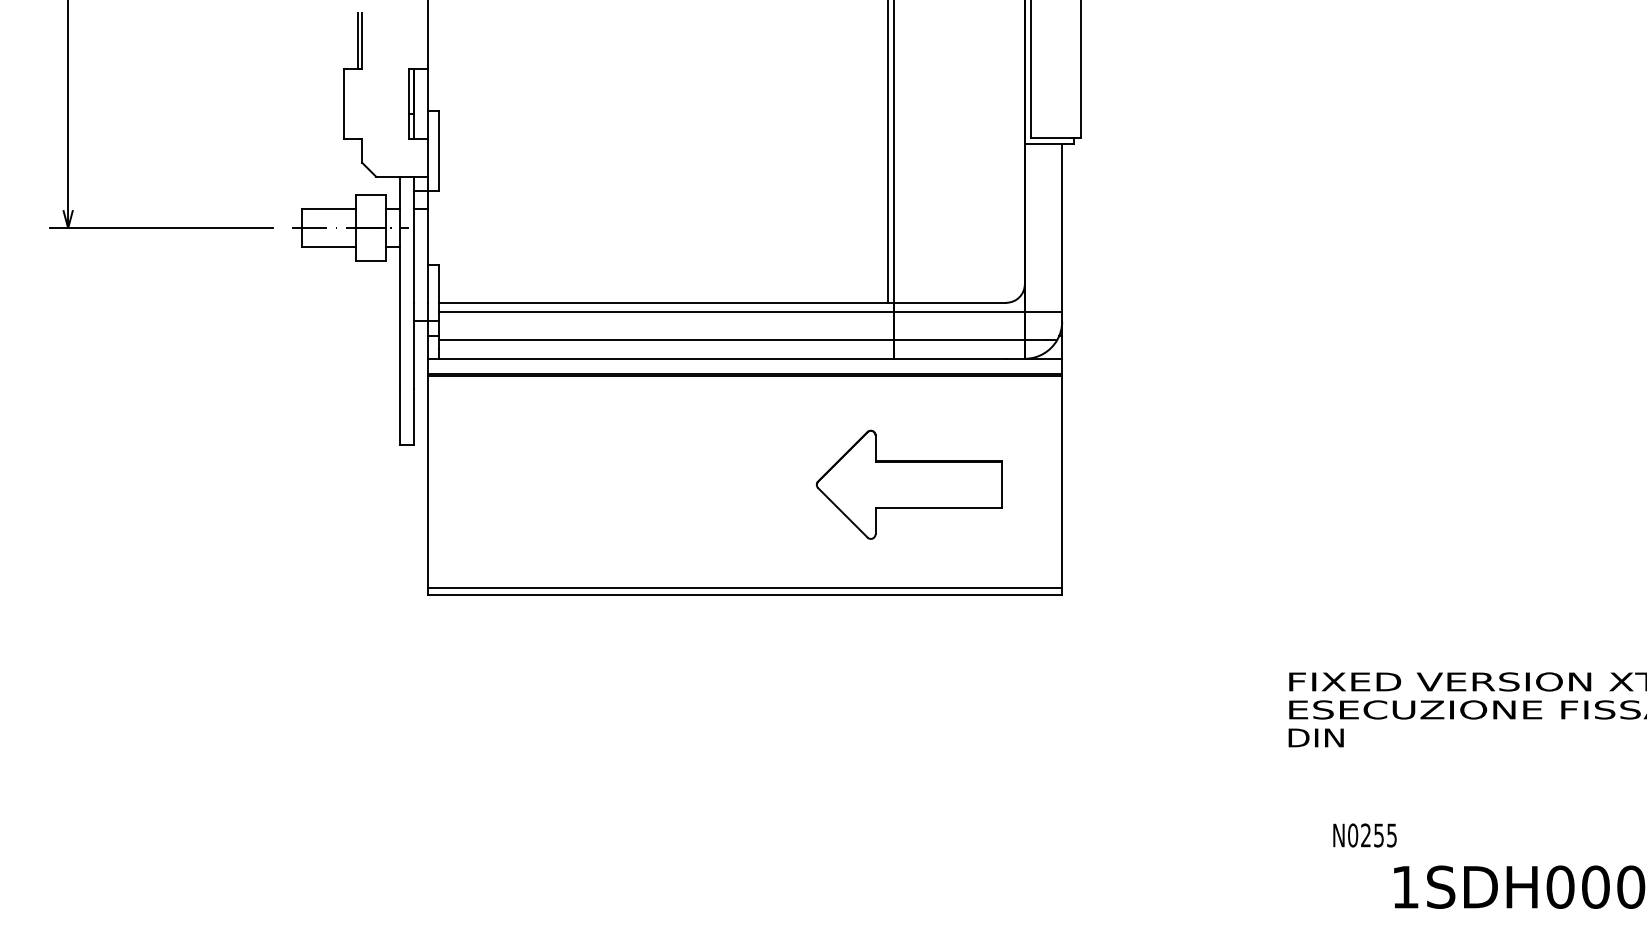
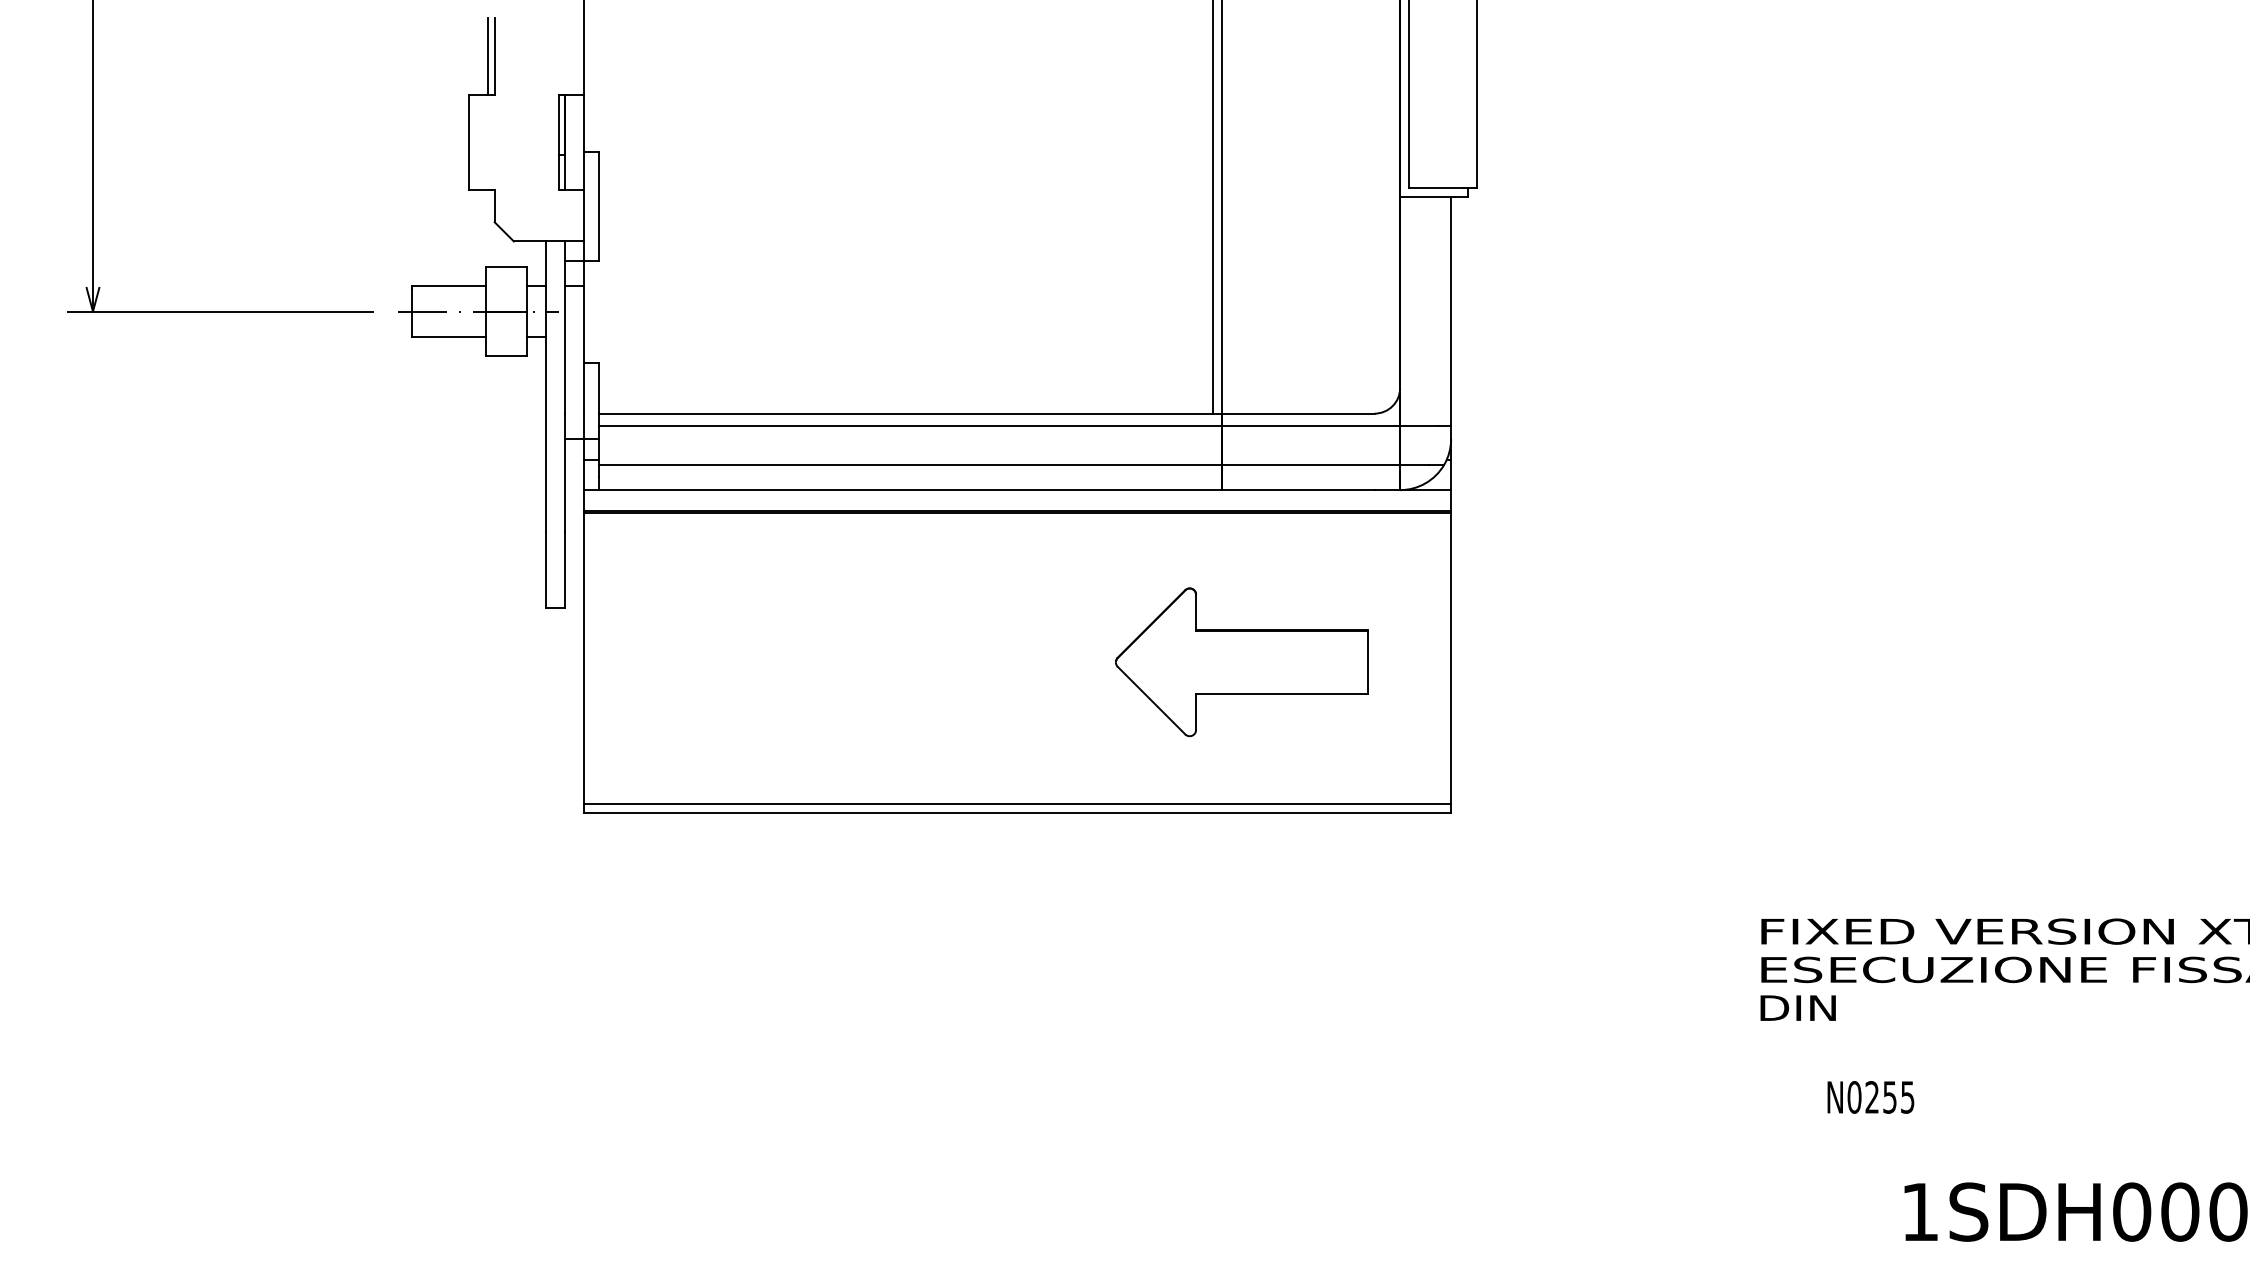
text: (1364, 835) -> (1870, 1097), moved

